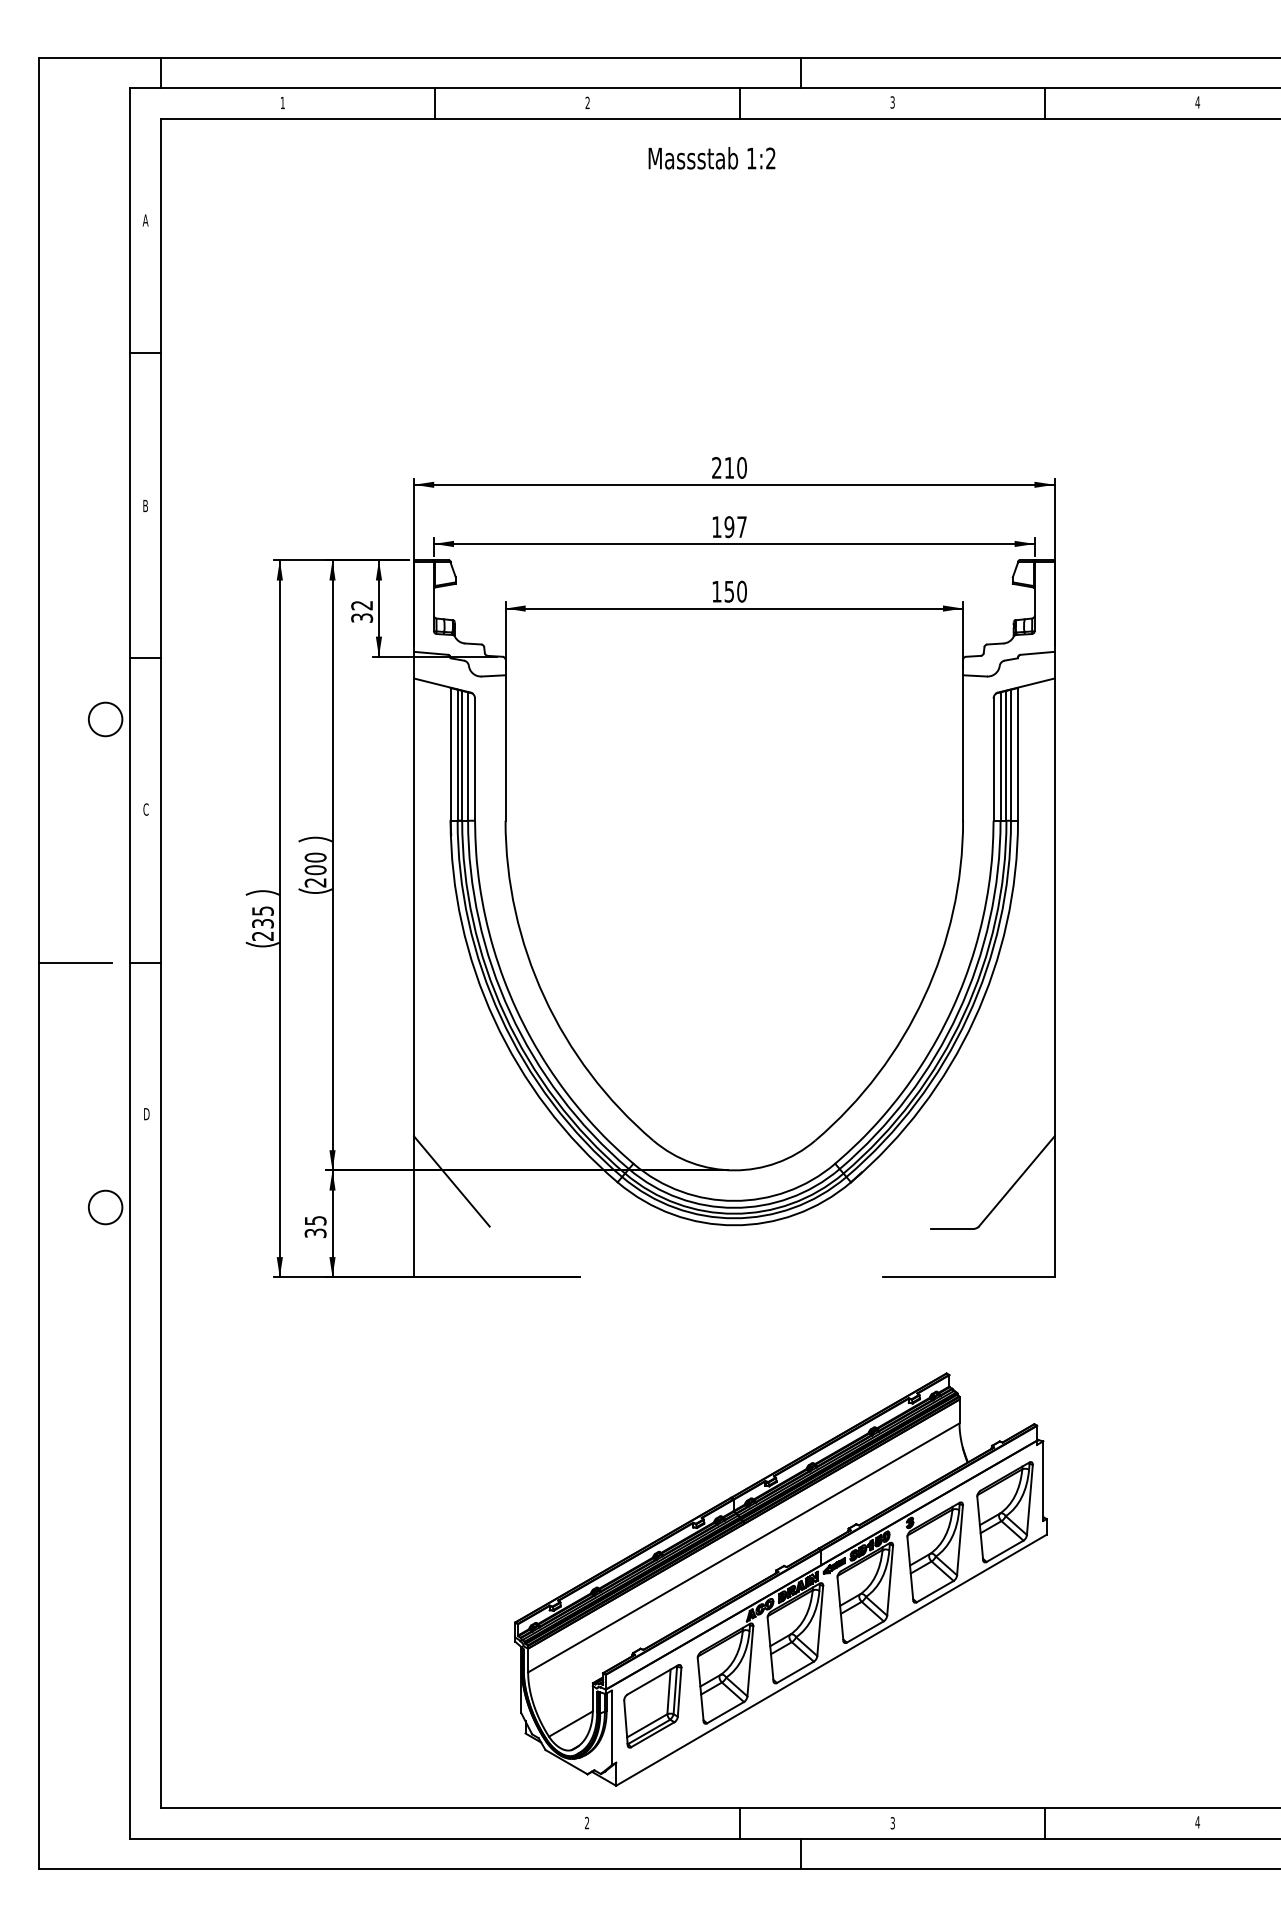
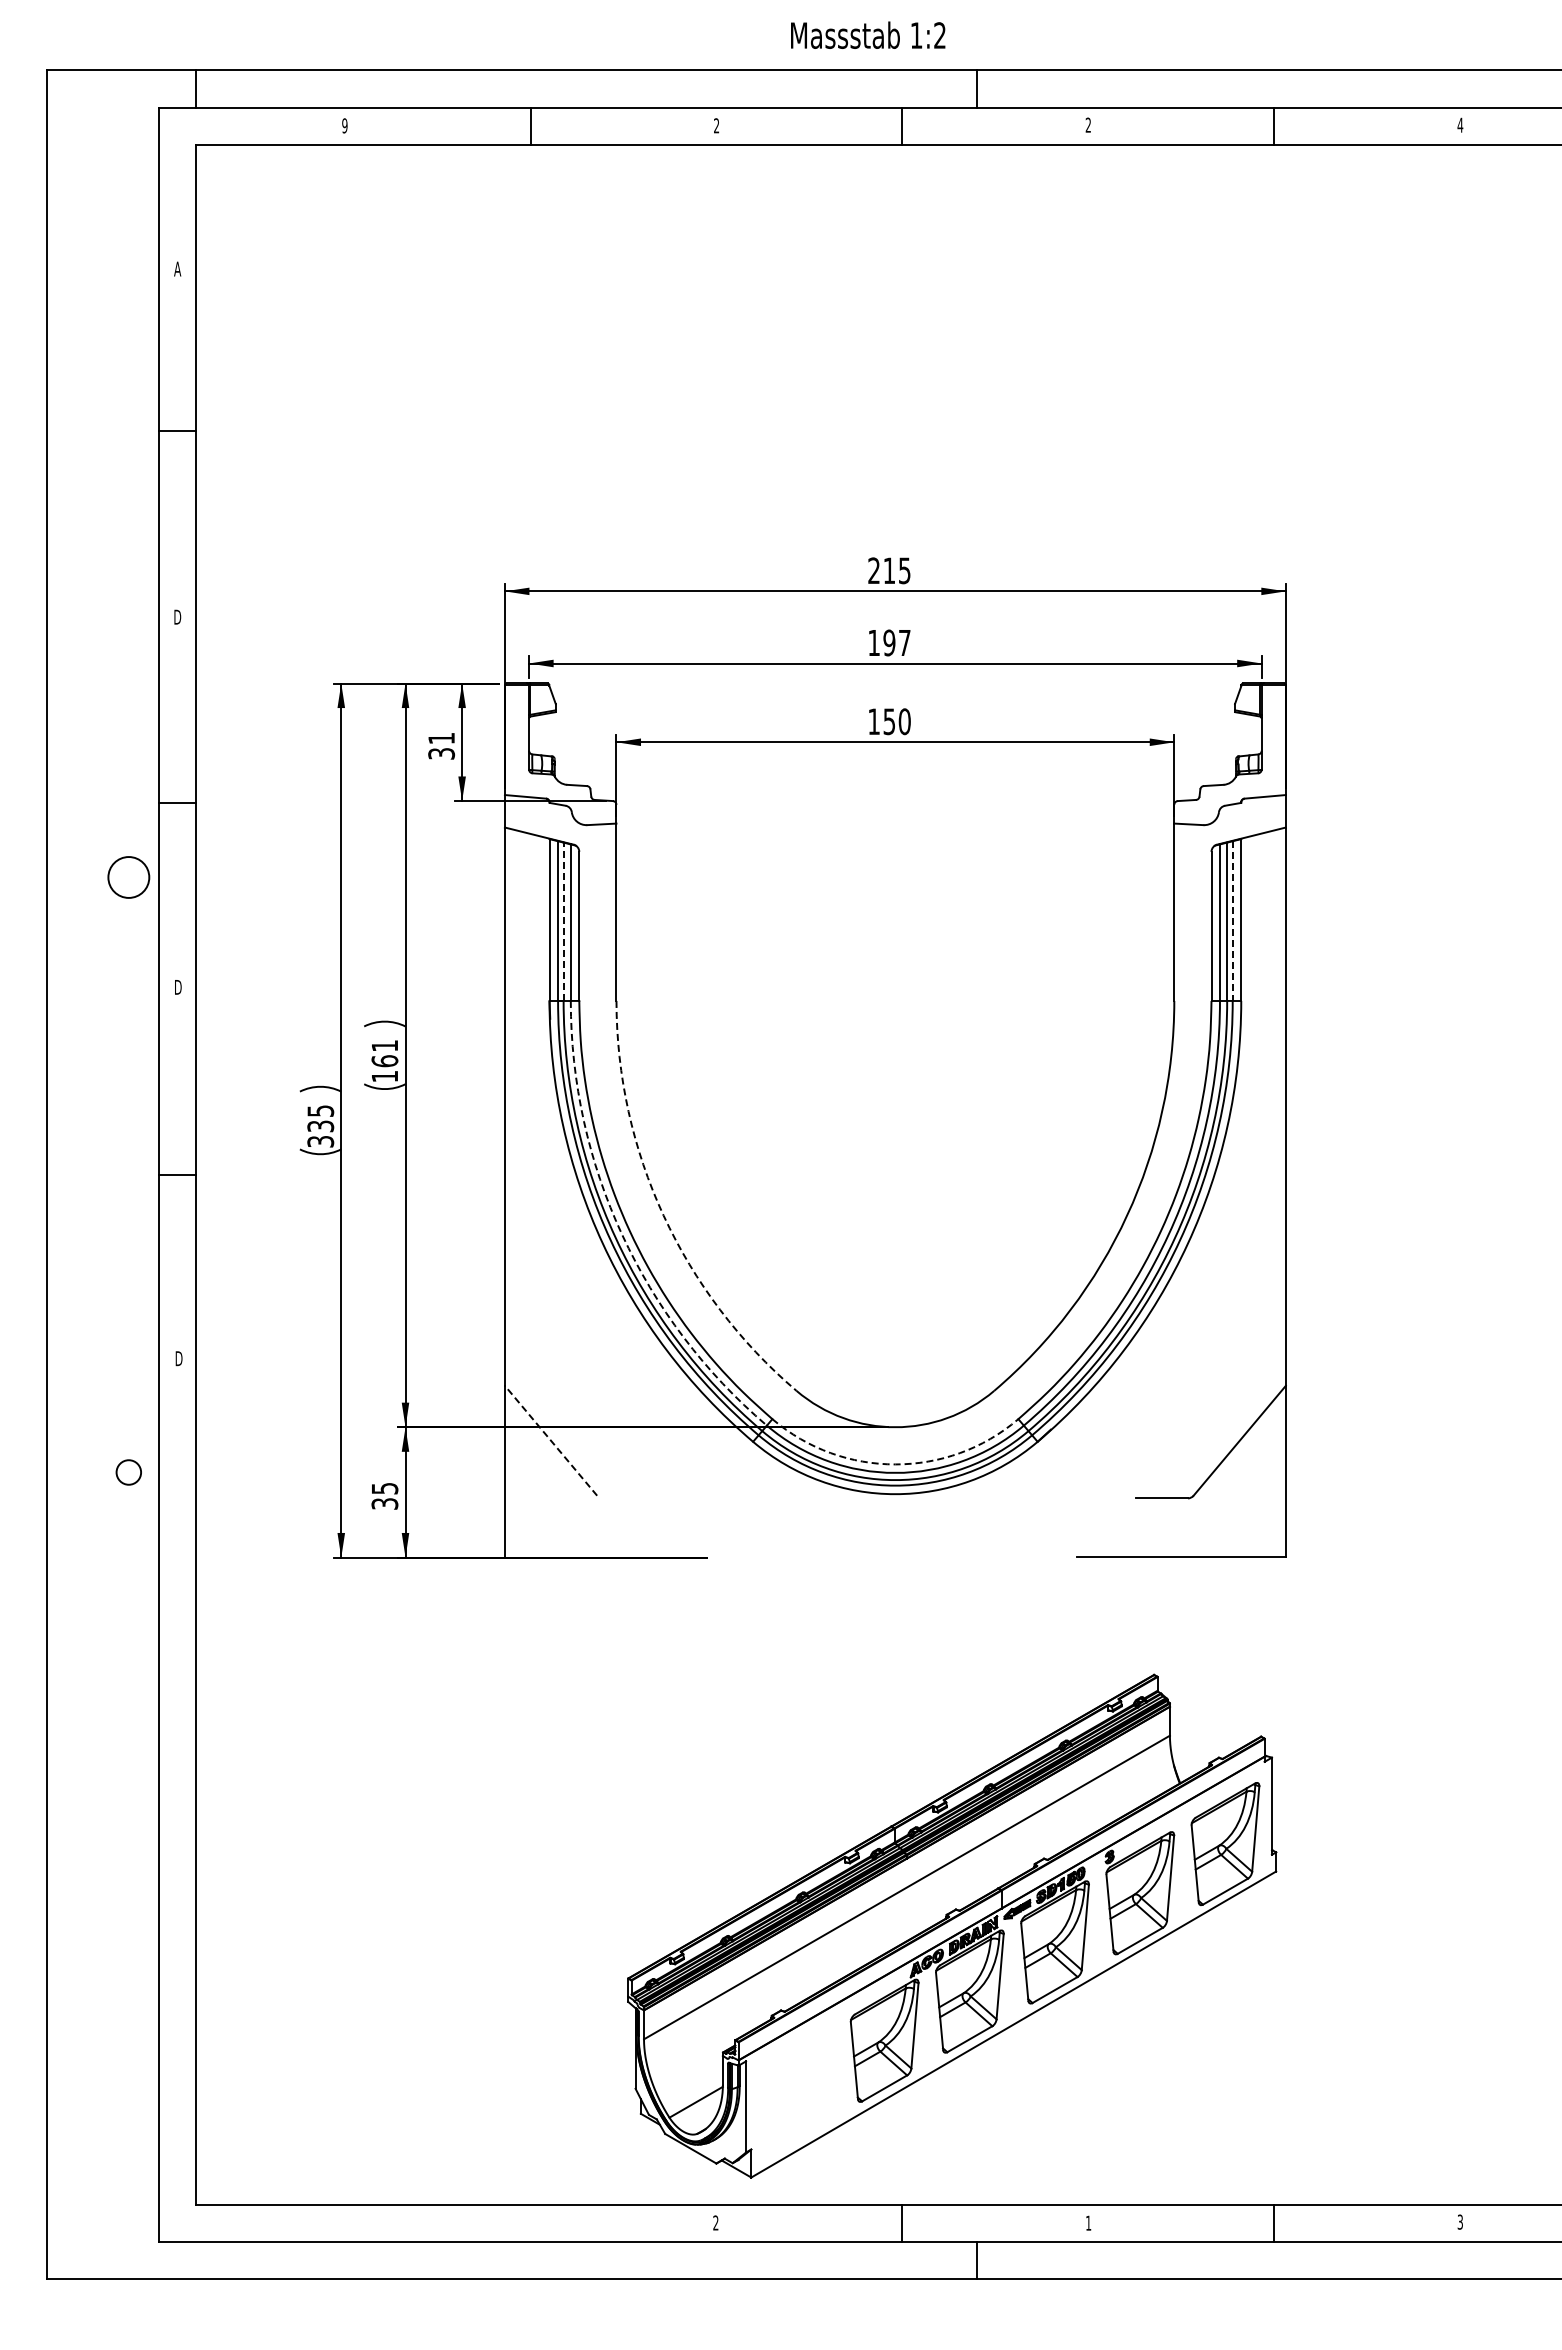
text: (282, 102) -> (344, 125), 1 -> 9
text: (891, 102) -> (1087, 125), 3 -> 2
text: (712, 157) -> (868, 34), moved
text: (741, 467) -> (904, 570), 210 -> 215
text: (145, 505) -> (177, 616), B -> D
text: (362, 605) -> (441, 738), 32 -> 31
line: (462, 755) -> (563, 921), solid -> dashed
line: (1010, 755) -> (1232, 921), solid -> dashed
text: (146, 808) -> (178, 986), C -> D
text: (315, 869) -> (384, 1060), 200 -> 161
text: (262, 936) -> (320, 1141), 235 -> 335
line: (74, 963) -> (91, 1175), removed
arc: (544, 996) -> (663, 1215), solid -> dashed
arc: (510, 1012) -> (622, 1234), solid -> dashed
line: (452, 1181) -> (551, 1440), solid -> dashed
arc: (734, 1200) -> (895, 1464), solid -> dashed
circle: (105, 1207) -> (128, 1472), size x0.6
part: (652, 1706) -> (795, 2080), removed
text: (1197, 1821) -> (1460, 2221), 4 -> 3
text: (892, 1822) -> (1088, 2222), 3 -> 1

